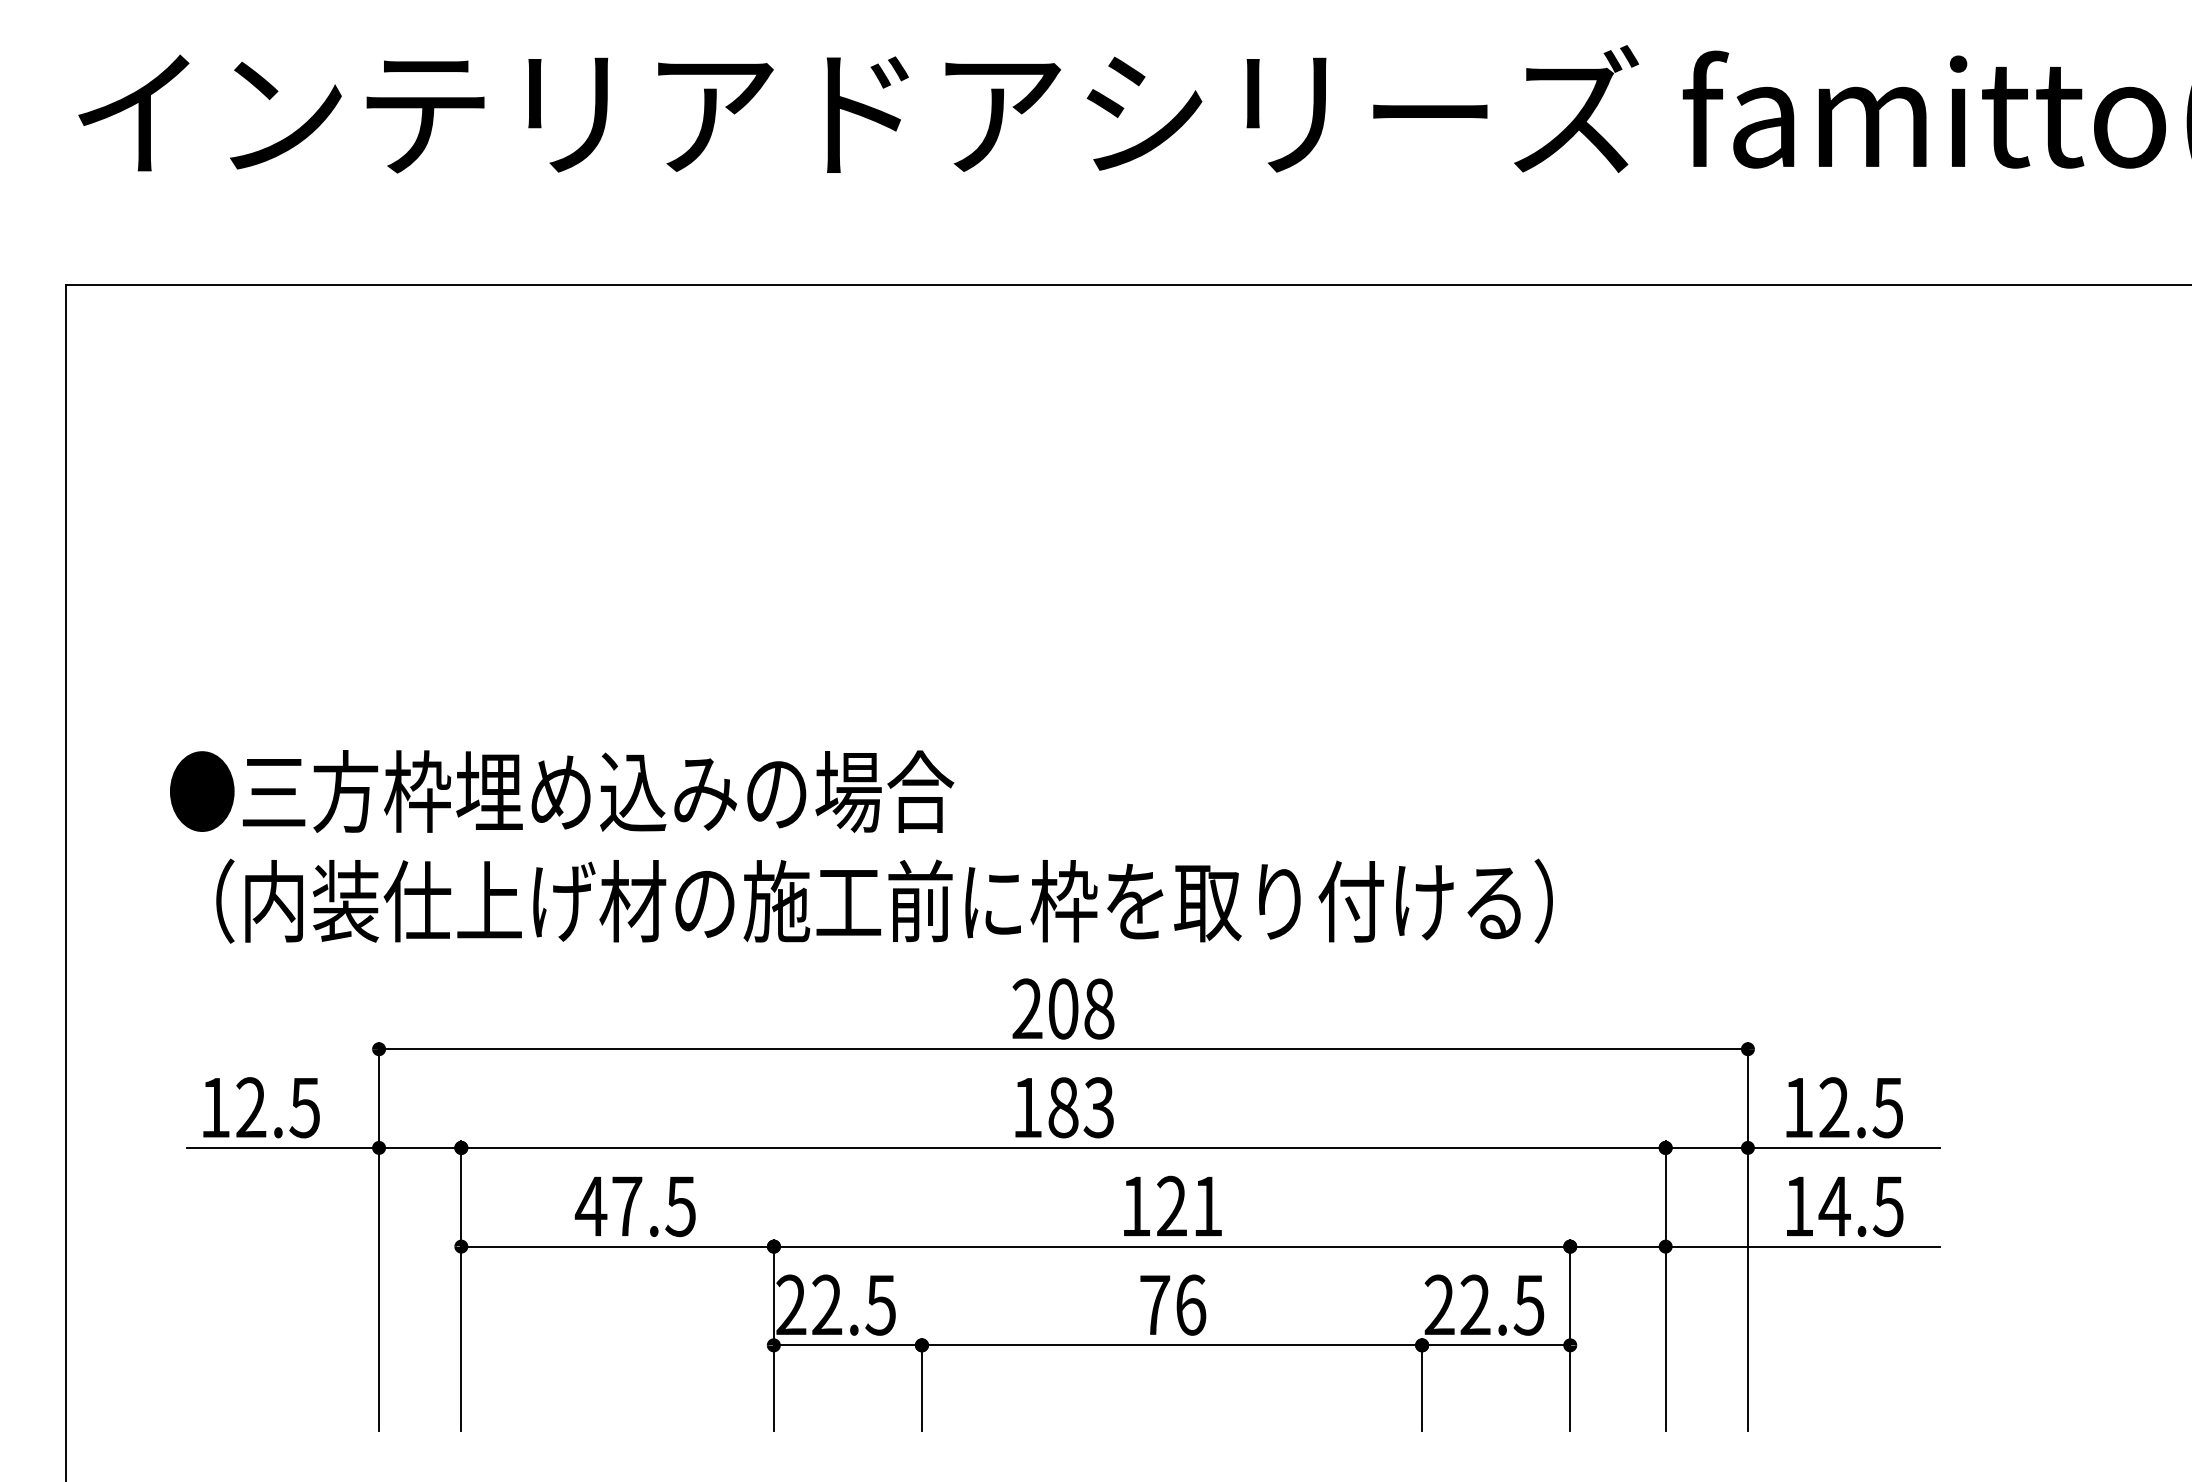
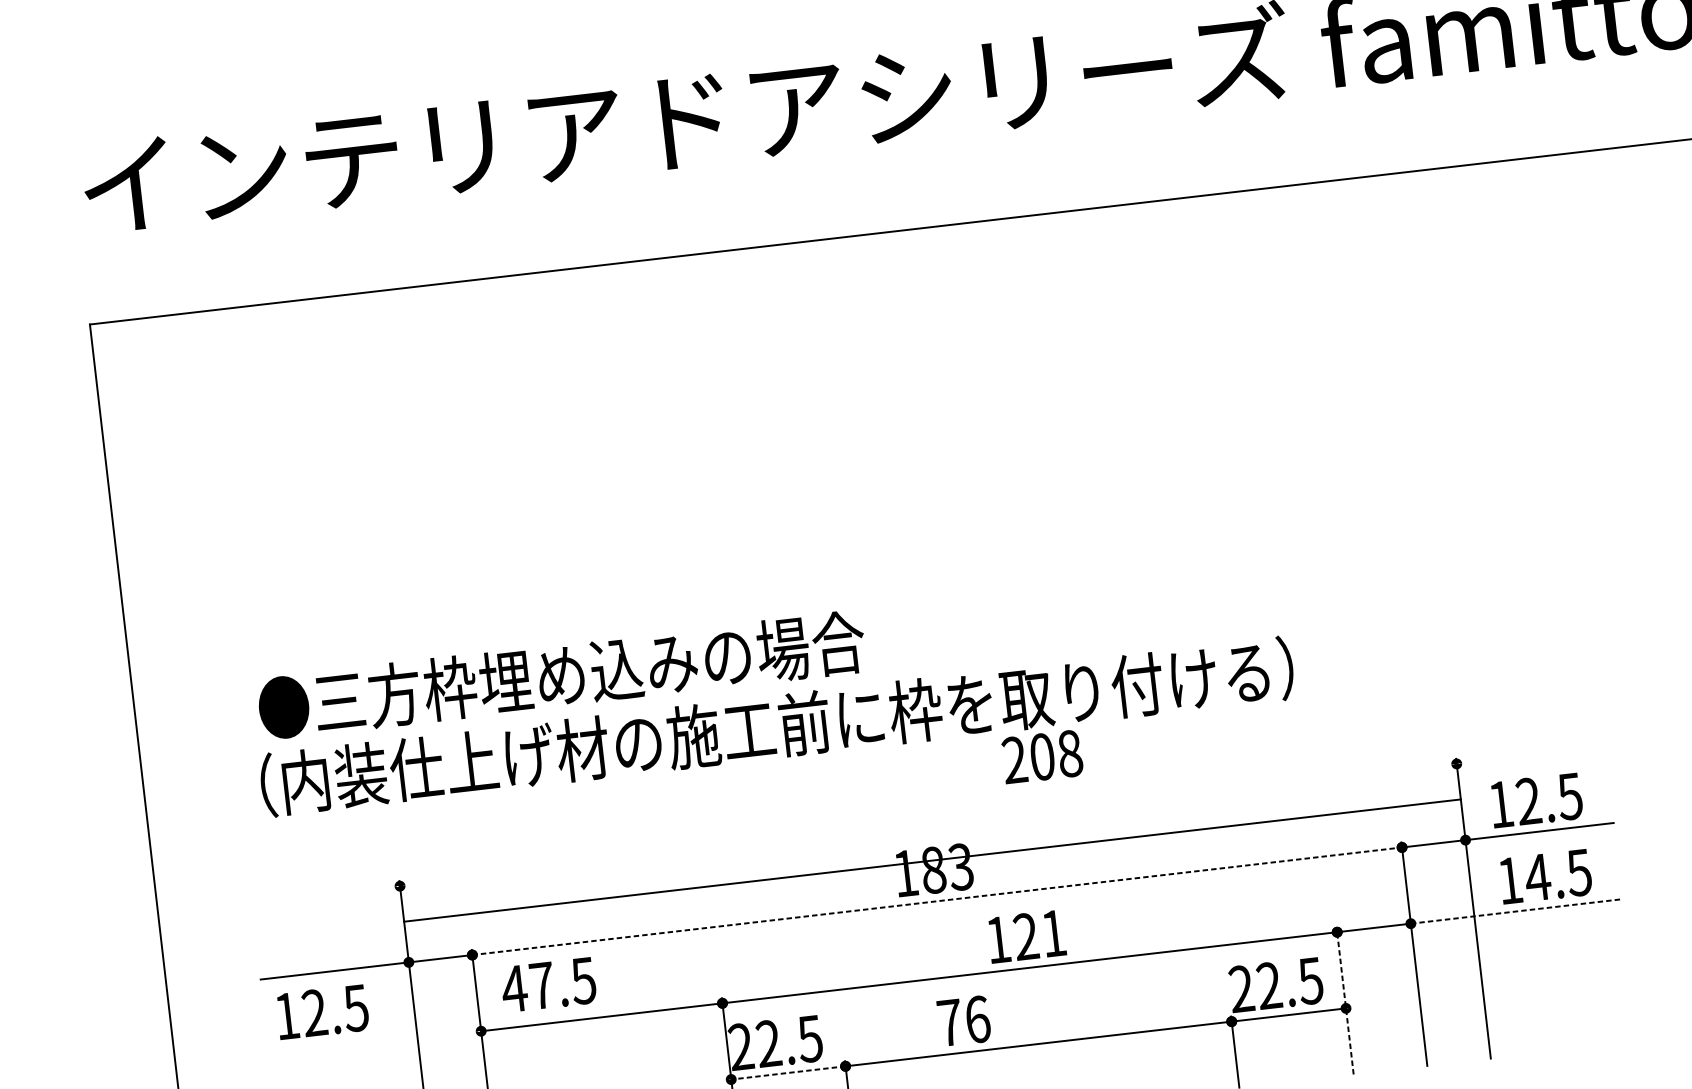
text: (562, 791) -> (562, 675), moved
text: (1063, 1008) -> (1042, 756), moved
line: (1063, 1049) -> (932, 860), moved
text: (261, 1107) -> (322, 1011), moved
line: (1064, 1147) -> (937, 900), solid -> dashed
text: (634, 1206) -> (547, 985), moved
line: (1803, 1246) -> (1517, 911), solid -> dashed
text: (1173, 1304) -> (964, 1020), moved
line: (1570, 1334) -> (1345, 1000), solid -> dashed
line: (847, 1345) -> (788, 1073), solid -> dashed

